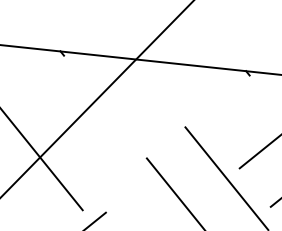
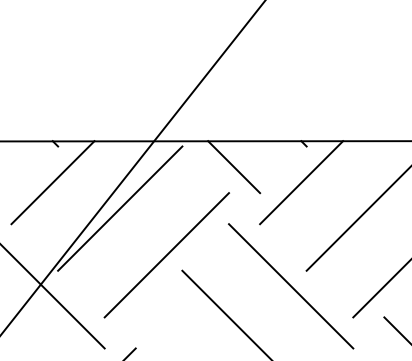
line: (56, 82) -> (52, 182), added
line: (194, 85) -> (234, 167), added
line: (242, 102) -> (301, 182), added
line: (105, 106) -> (120, 208), added
line: (136, 145) -> (166, 255), added

